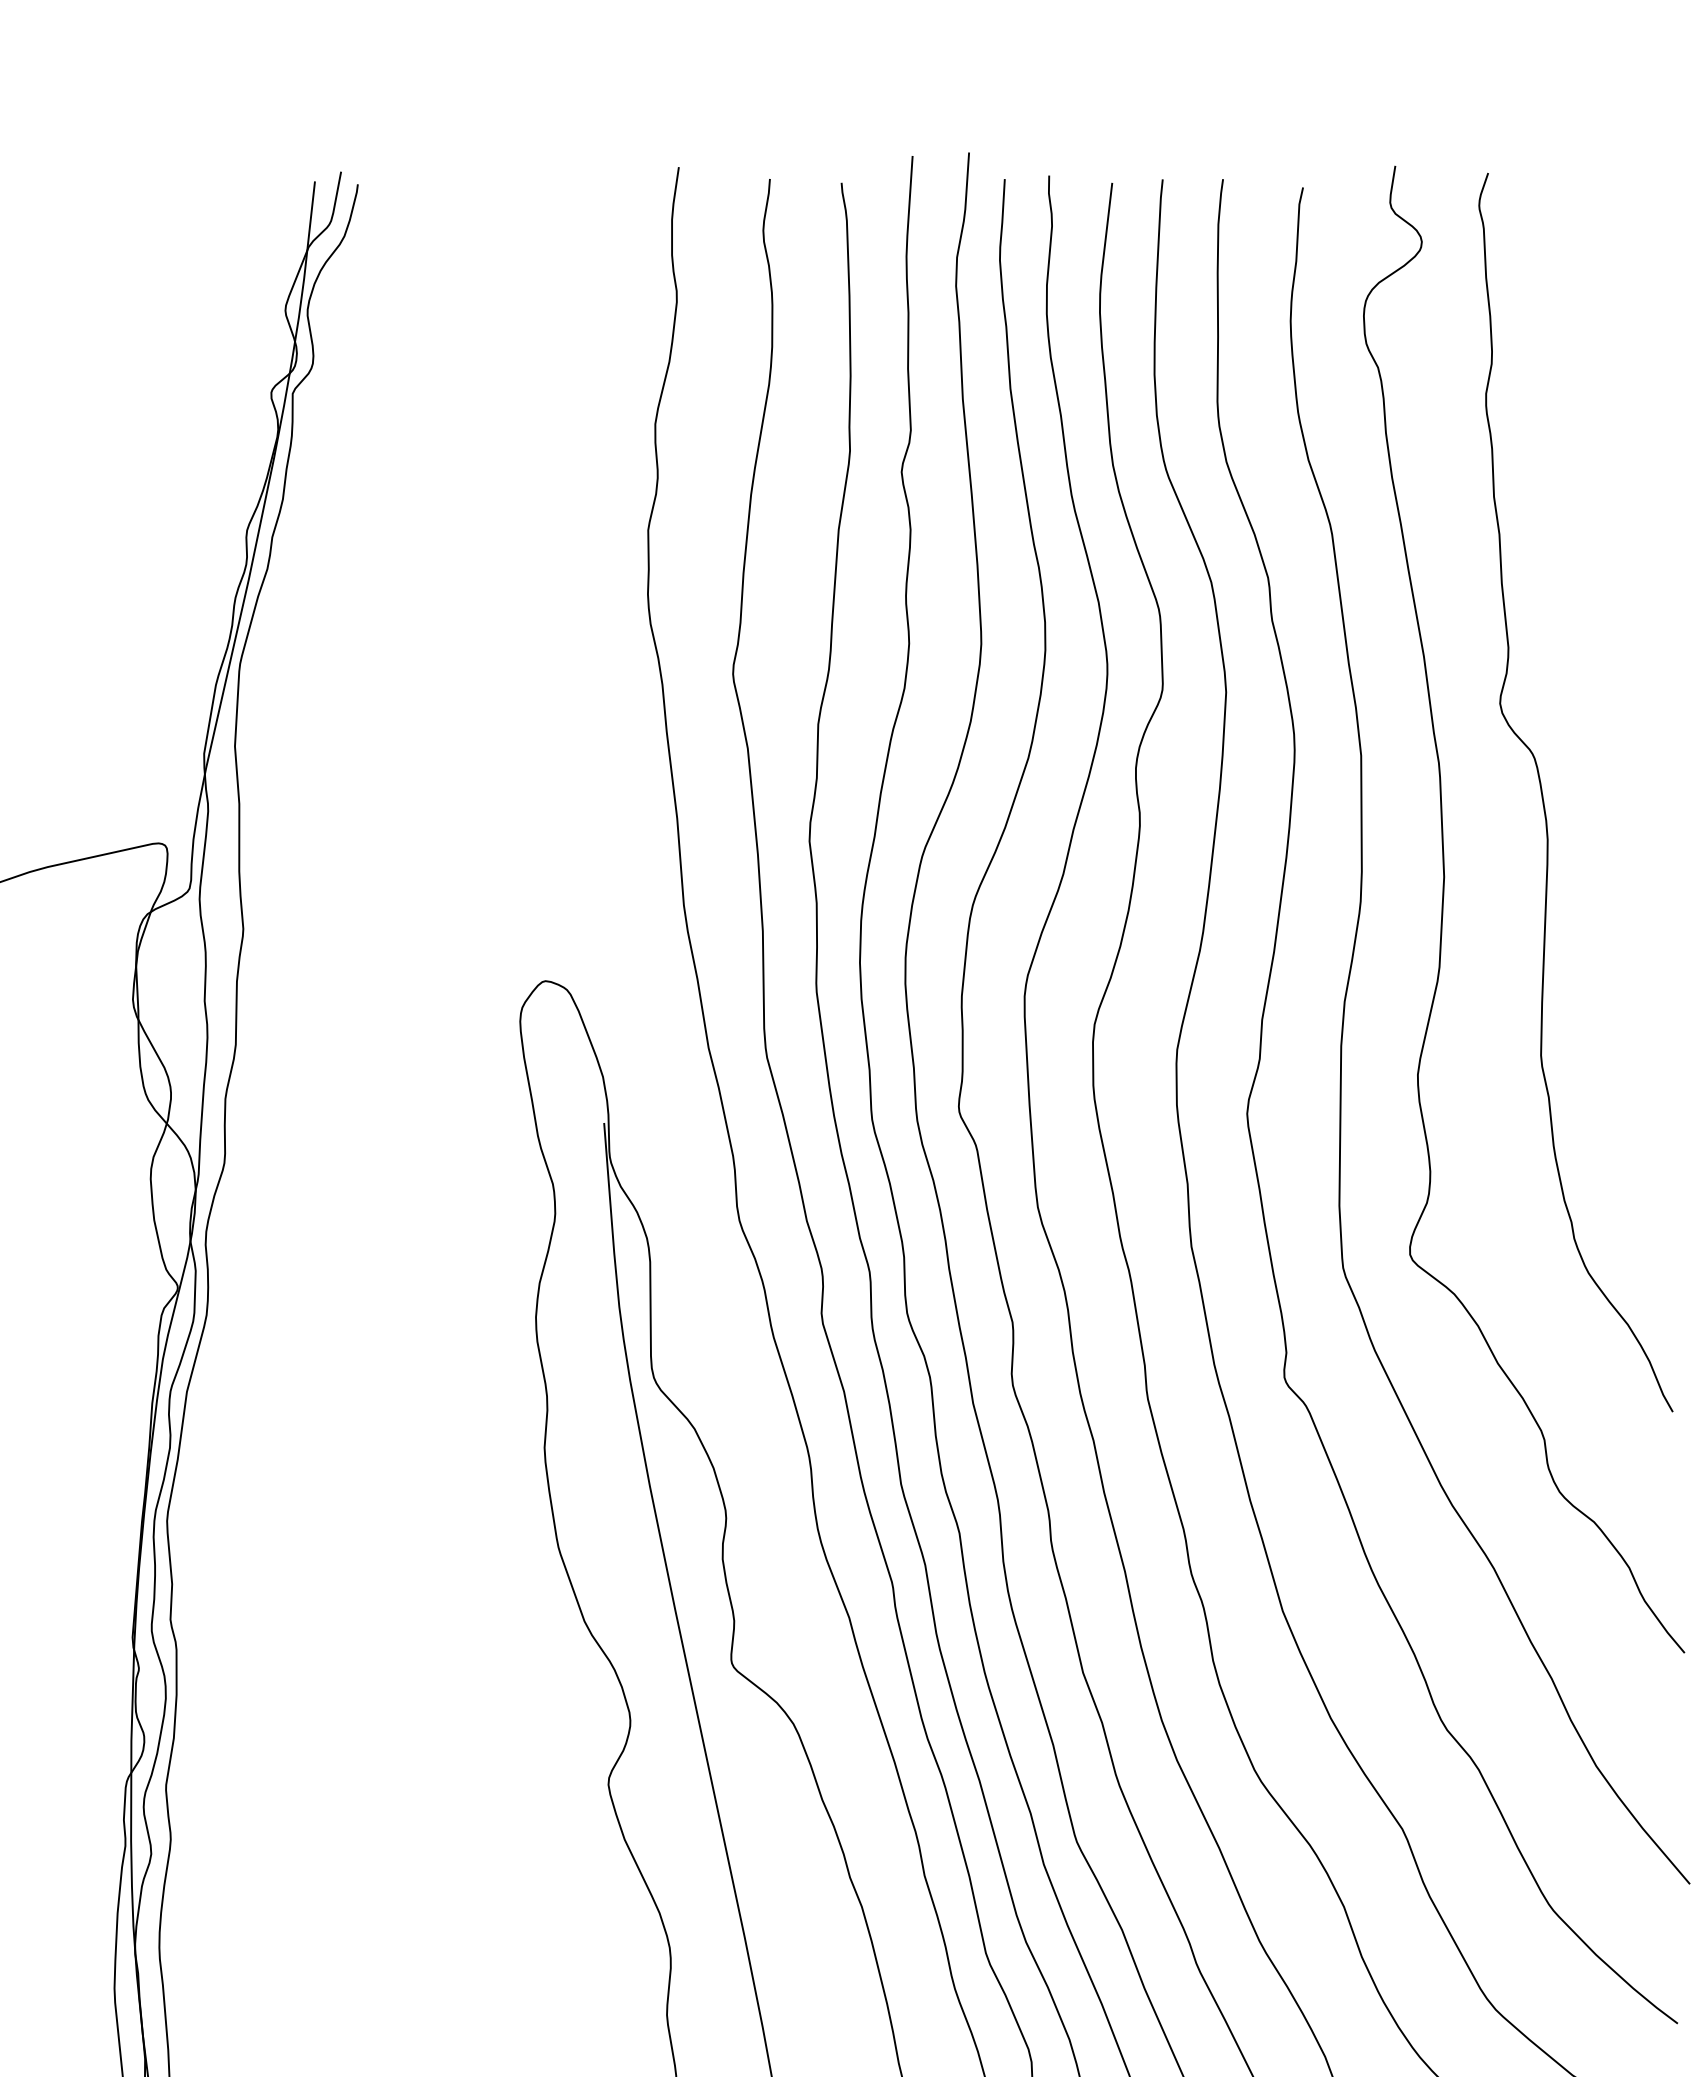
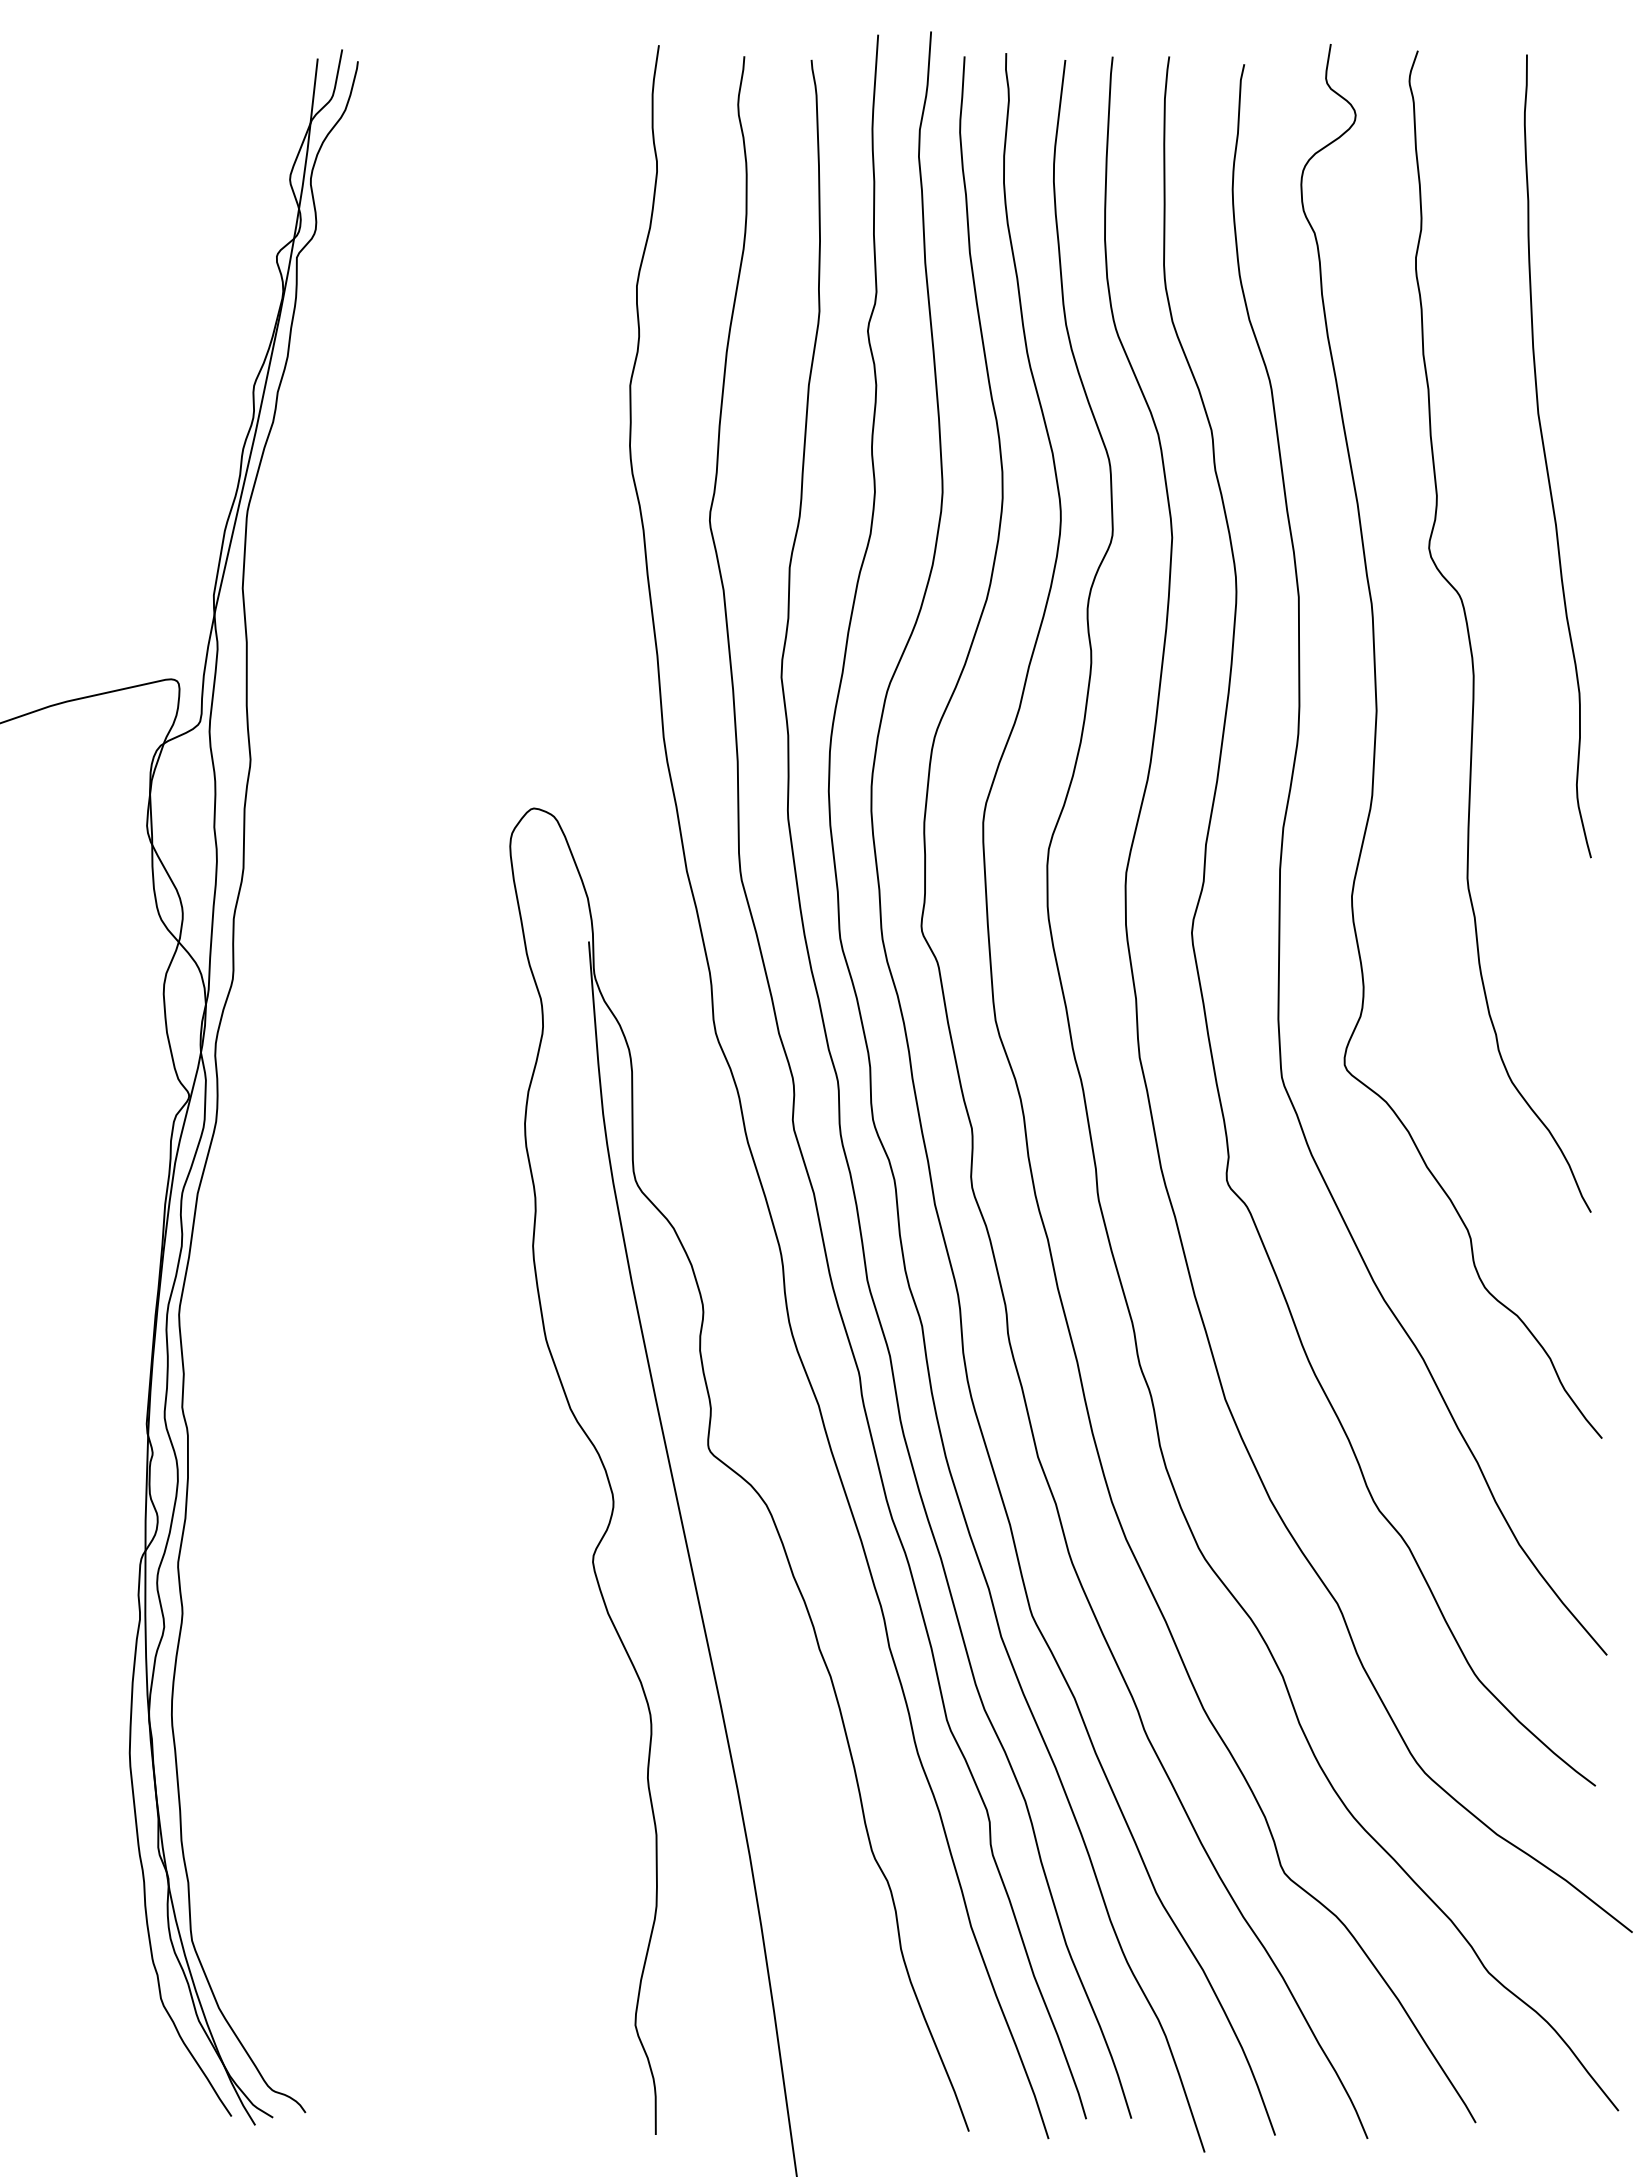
curve: (1625, 606) -> (1546, 457), added

